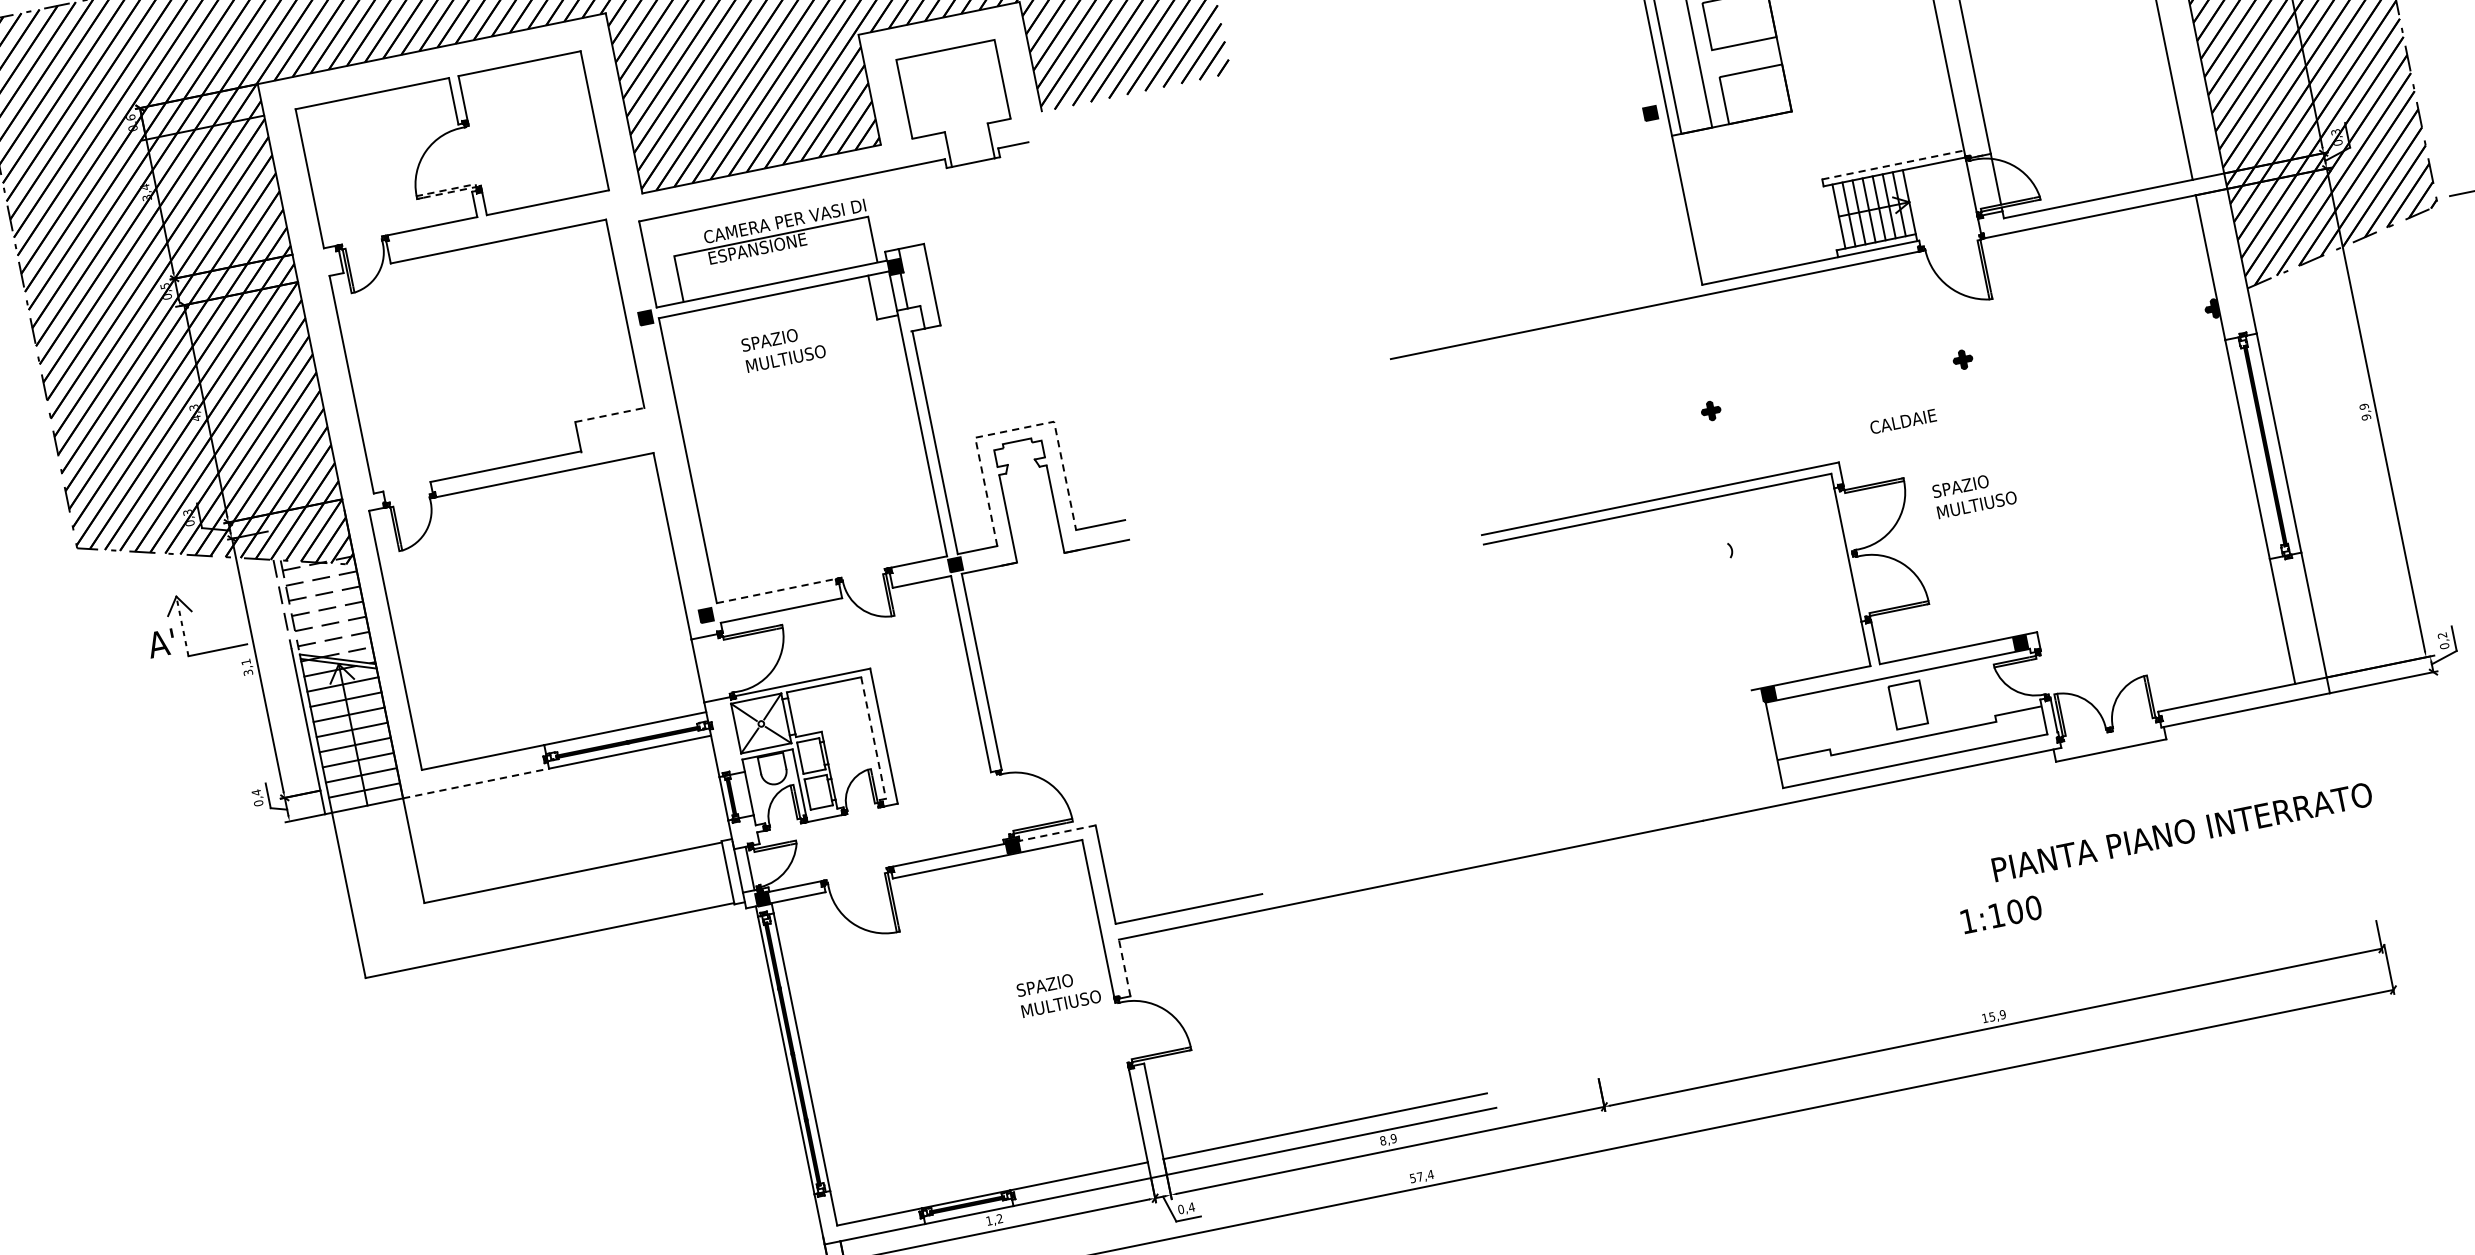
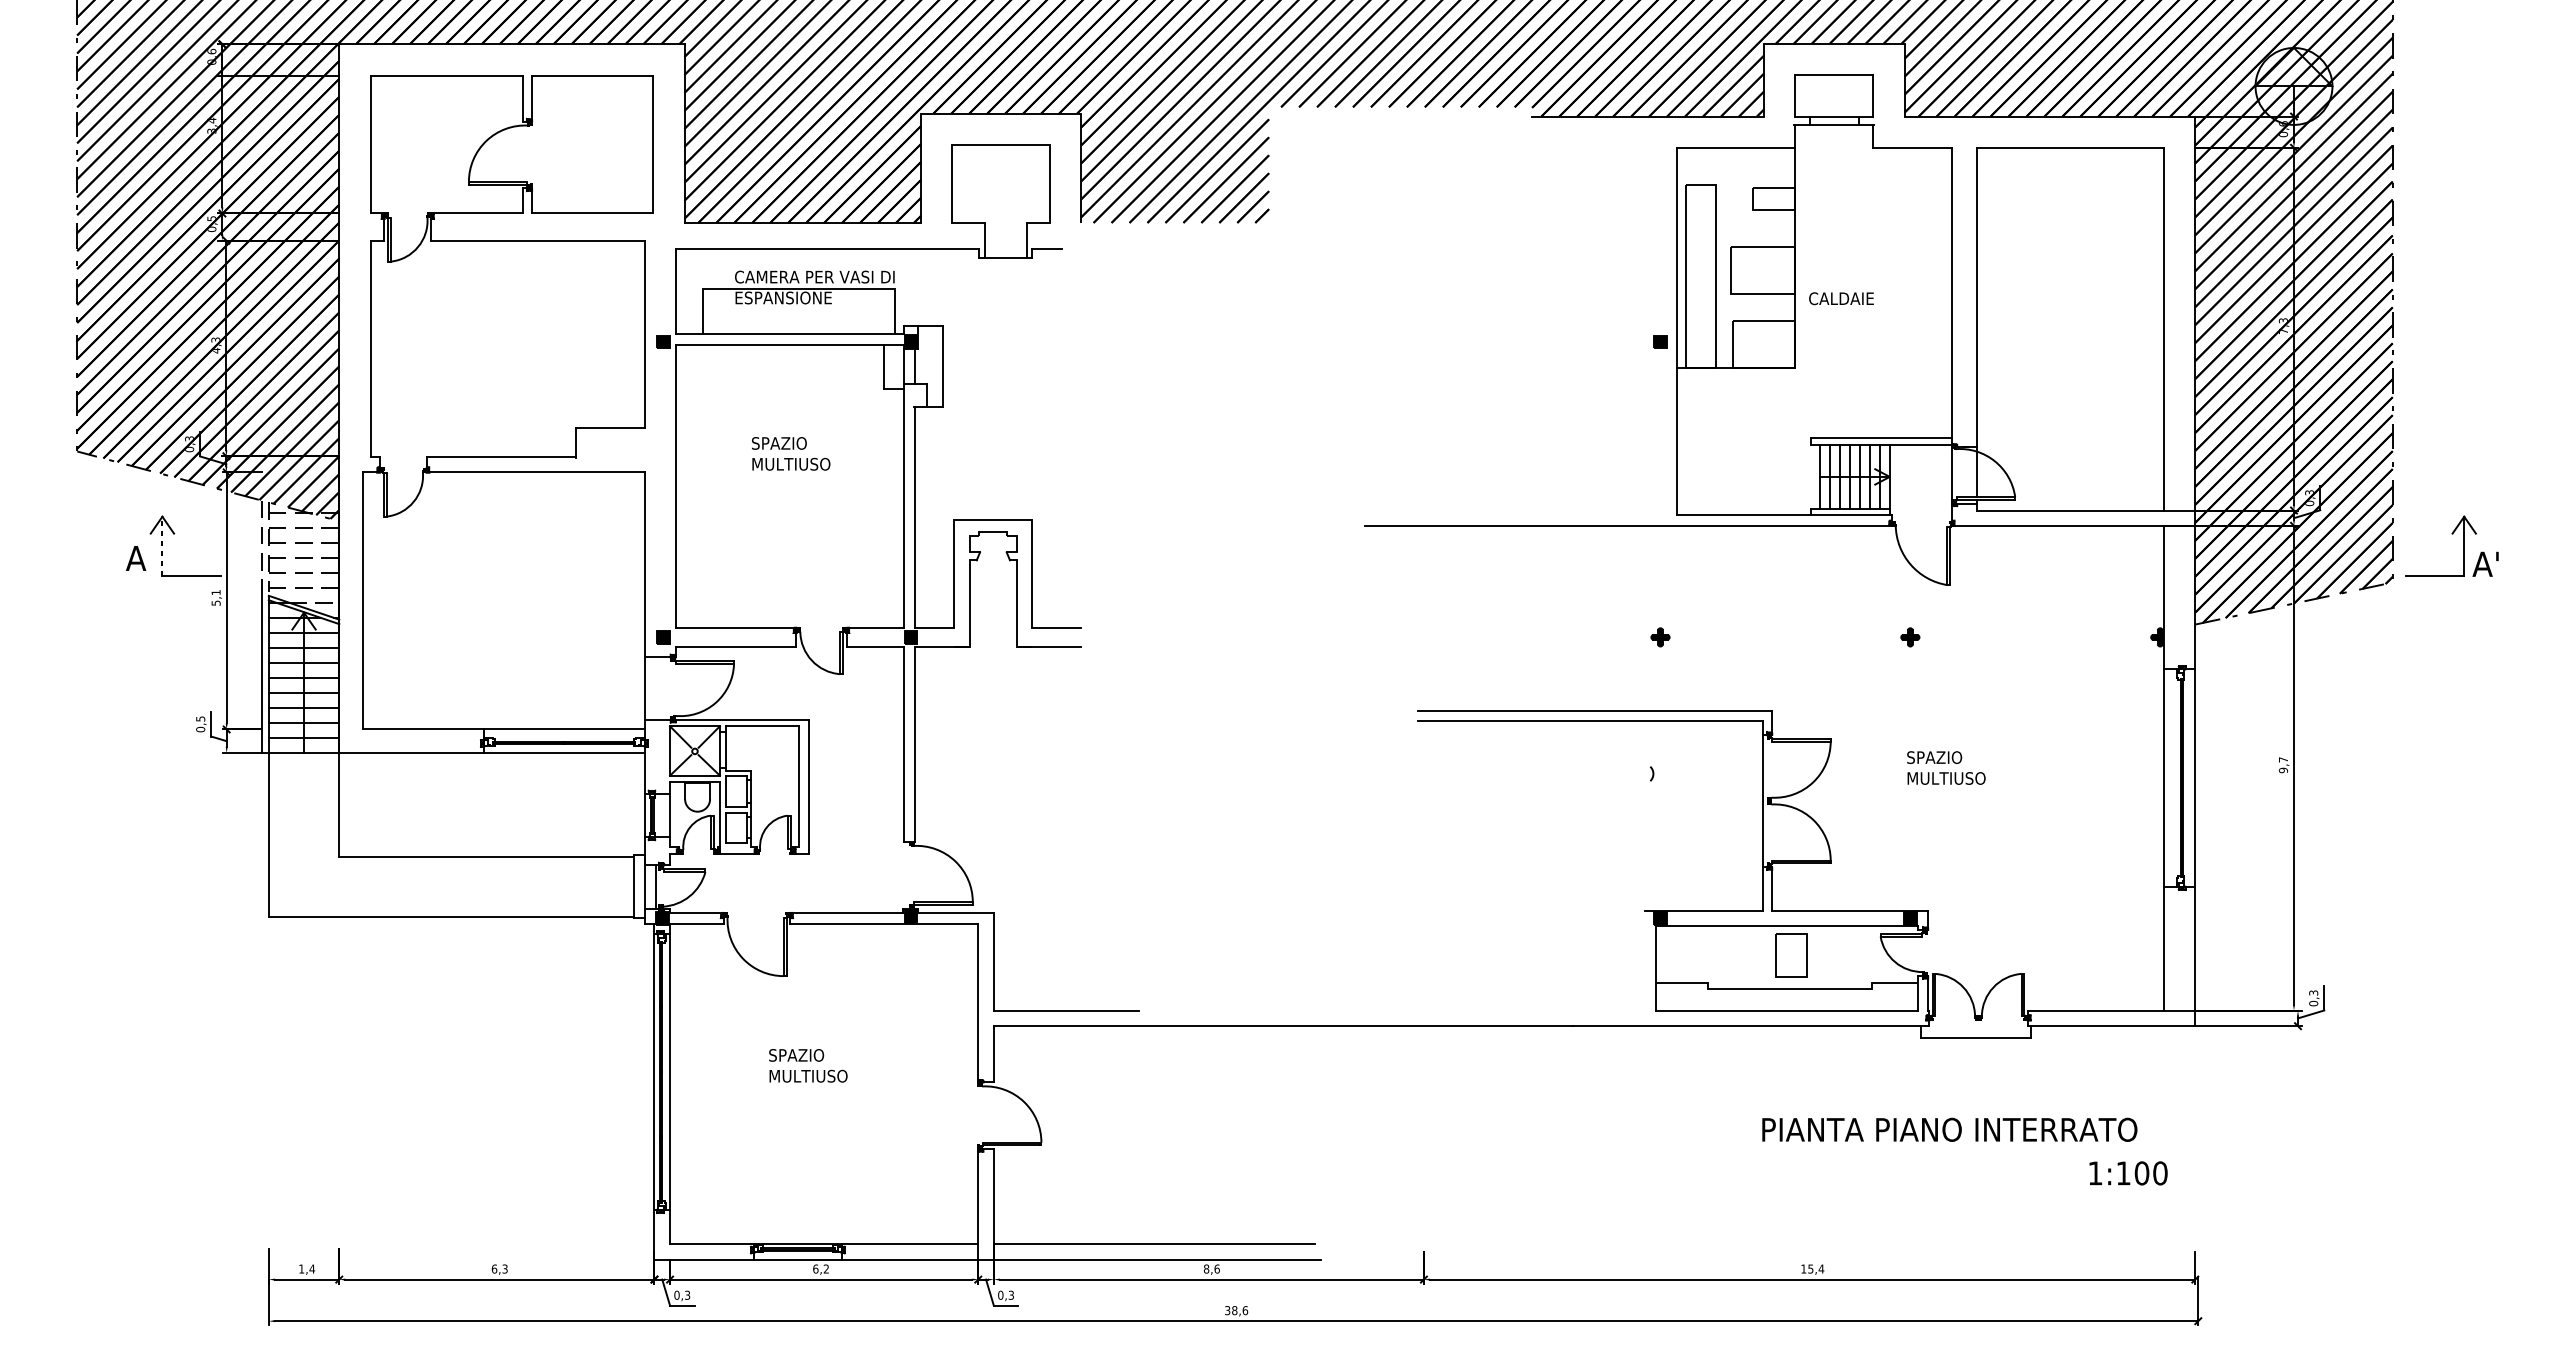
line: (1894, 165) -> (1882, 438), dashed -> solid
line: (475, 184) -> (527, 182), dashed -> solid
text: (784, 347) -> (791, 453), moved
text: (2364, 406) -> (2283, 759), 9,9 -> 9,7
line: (610, 414) -> (611, 427), dashed -> solid
text: (1903, 421) -> (1841, 298), moved
line: (1014, 429) -> (993, 520), dashed -> solid
text: (1974, 493) -> (1946, 767), moved
line: (777, 590) -> (736, 627), dashed -> solid
text: (171, 633) -> (150, 550), A' -> A
text: (2442, 635) -> (2313, 992), 0,2 -> 0,3
text: (247, 672) -> (215, 602), 3,1 -> 5,1
line: (874, 738) -> (799, 787), dashed -> solid
line: (476, 782) -> (412, 752), dashed -> solid
text: (256, 792) -> (200, 718), 0,4 -> 0,5
text: (2181, 831) -> (1949, 1129), moved
line: (1057, 832) -> (956, 912), dashed -> solid
text: (2001, 914) -> (2128, 1173), moved
line: (1124, 967) -> (993, 1053), dashed -> solid
text: (1059, 993) -> (808, 1065), moved
text: (2002, 1014) -> (1821, 1268), 15,9 -> 15,4
text: (1393, 1138) -> (1216, 1268), 8,9 -> 8,6
text: (1421, 1176) -> (1236, 1310), 57,4 -> 38,6
text: (1191, 1206) -> (1011, 1294), 0,4 -> 0,3
text: (988, 1220) -> (815, 1268), 1,2 -> 6,2

